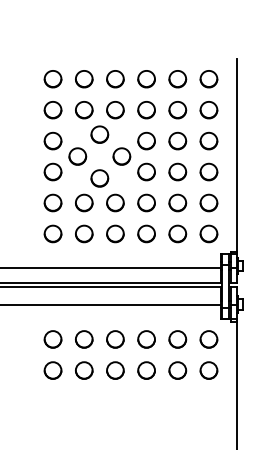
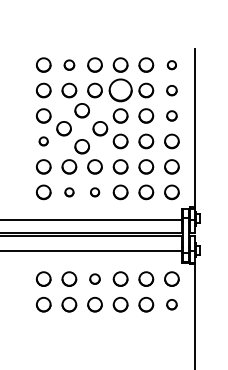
part: (84, 79) -> (69, 65), size x0.7
part: (208, 79) -> (171, 65), size x0.6
part: (146, 110) -> (120, 90), size x1.6
part: (208, 110) -> (171, 90), size x0.7
part: (208, 140) -> (171, 115), size x0.7
part: (52, 171) -> (43, 141), size x0.6
part: (84, 233) -> (69, 191), size x0.6
part: (115, 233) -> (95, 191), size x0.6
circle: (115, 339) -> (95, 279), size x0.7
part: (208, 370) -> (171, 304), size x0.7

